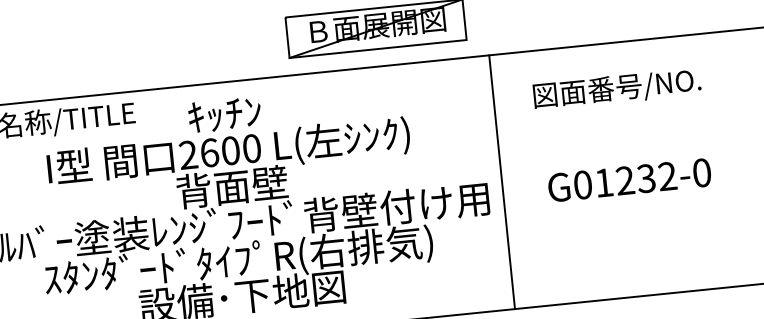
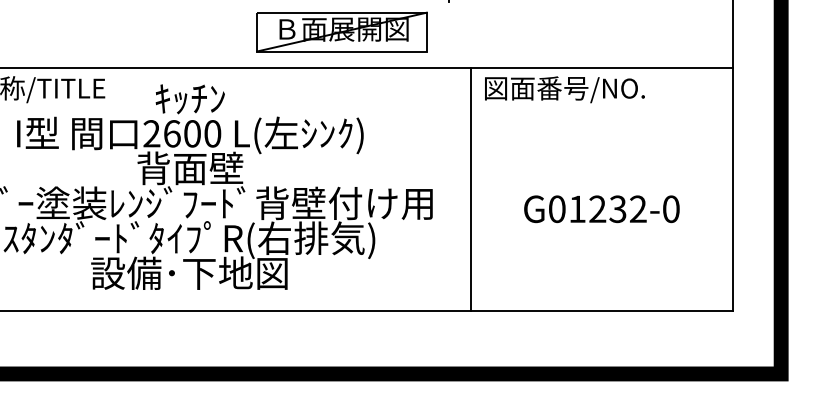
text: (616, 89) -> (564, 89), moved
text: (629, 180) -> (601, 209), moved
line: (501, 181) -> (470, 189), moved

